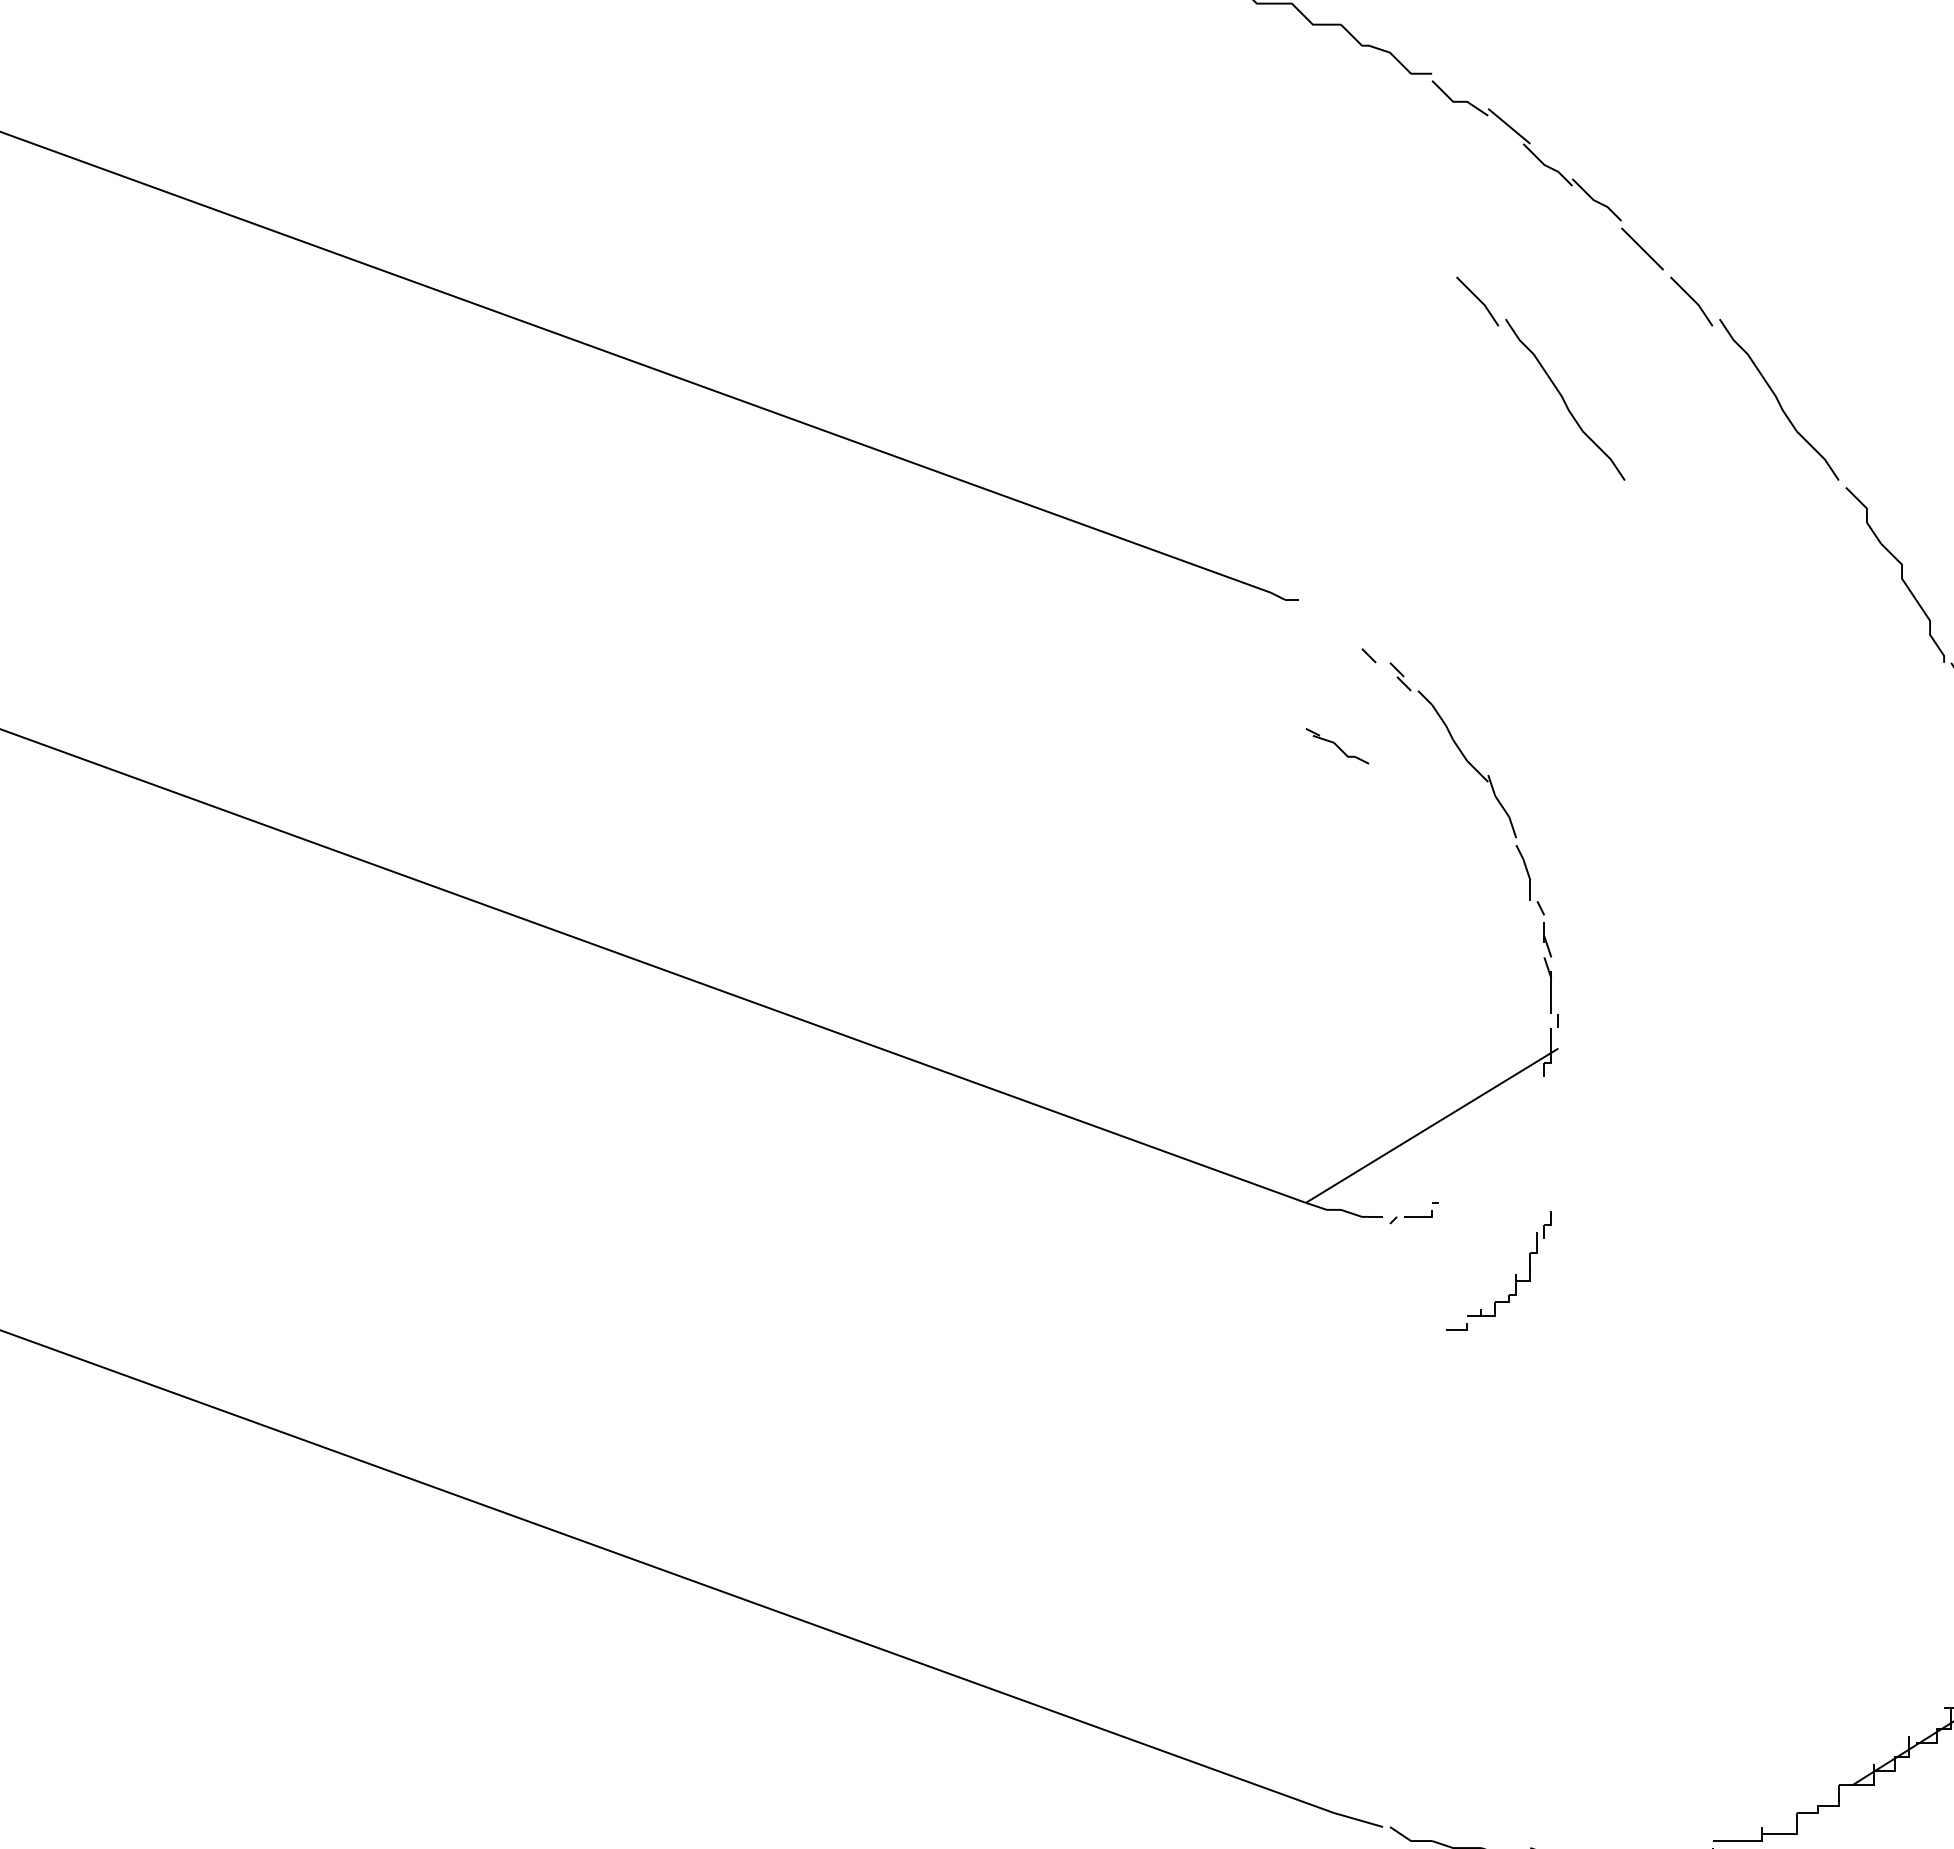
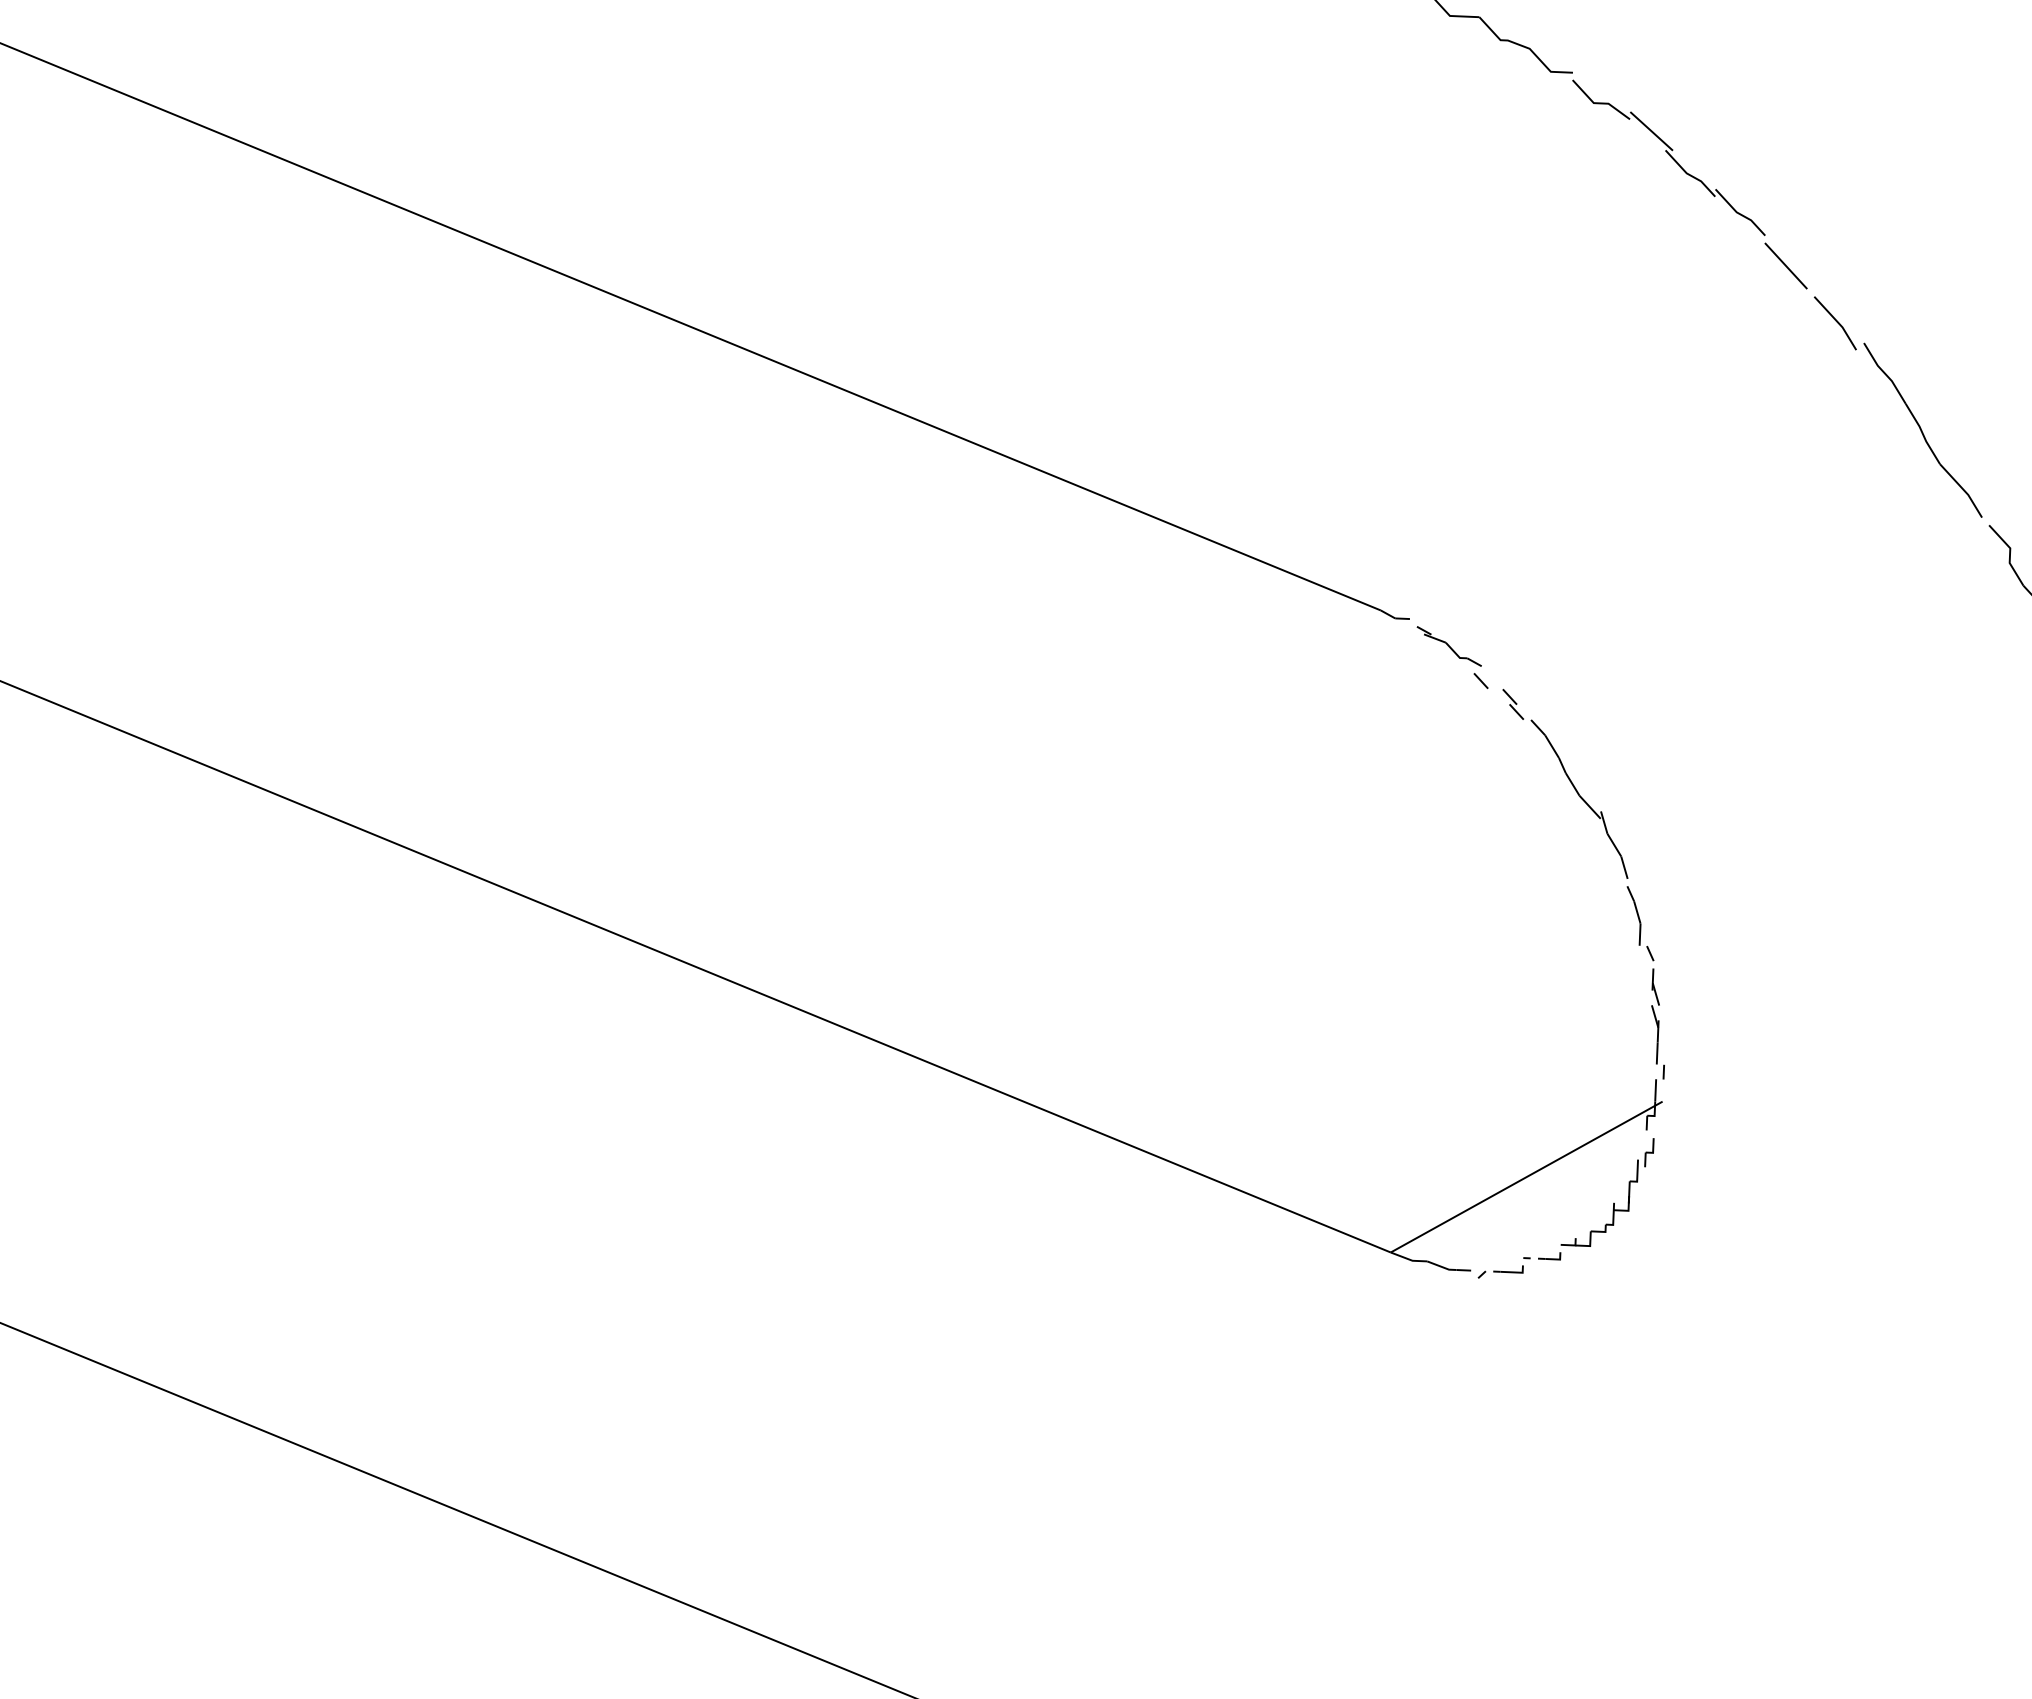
part: (1546, 375) -> (1679, 394), removed
part: (1337, 746) -> (1449, 646), moved
part: (1515, 1274) -> (1613, 1203), moved

